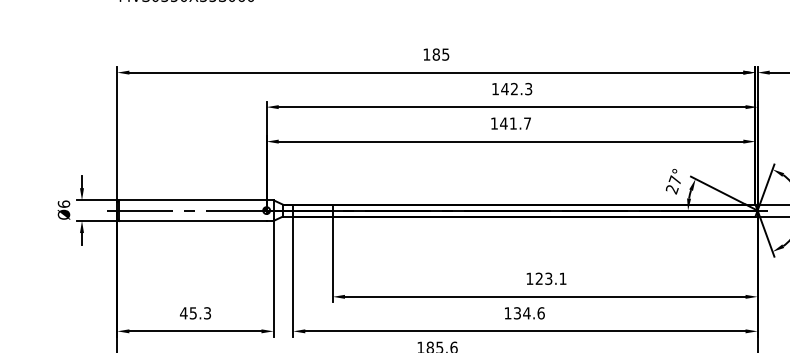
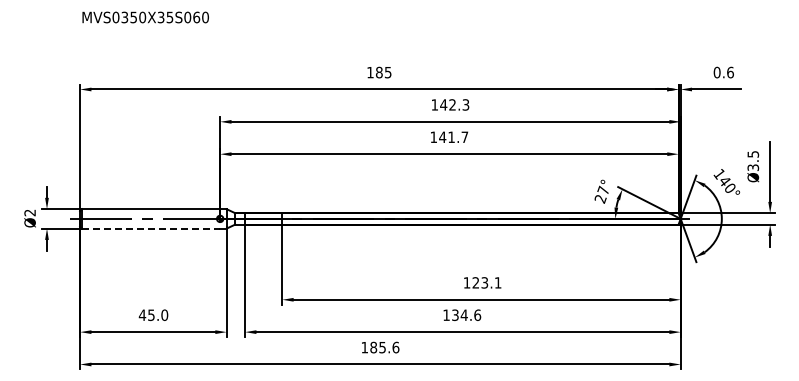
text: (63, 203) -> (29, 212), Ø6 -> Ø2
line: (193, 220) -> (151, 228), solid -> dashed
text: (207, 312) -> (164, 314), 45.3 -> 45.0

